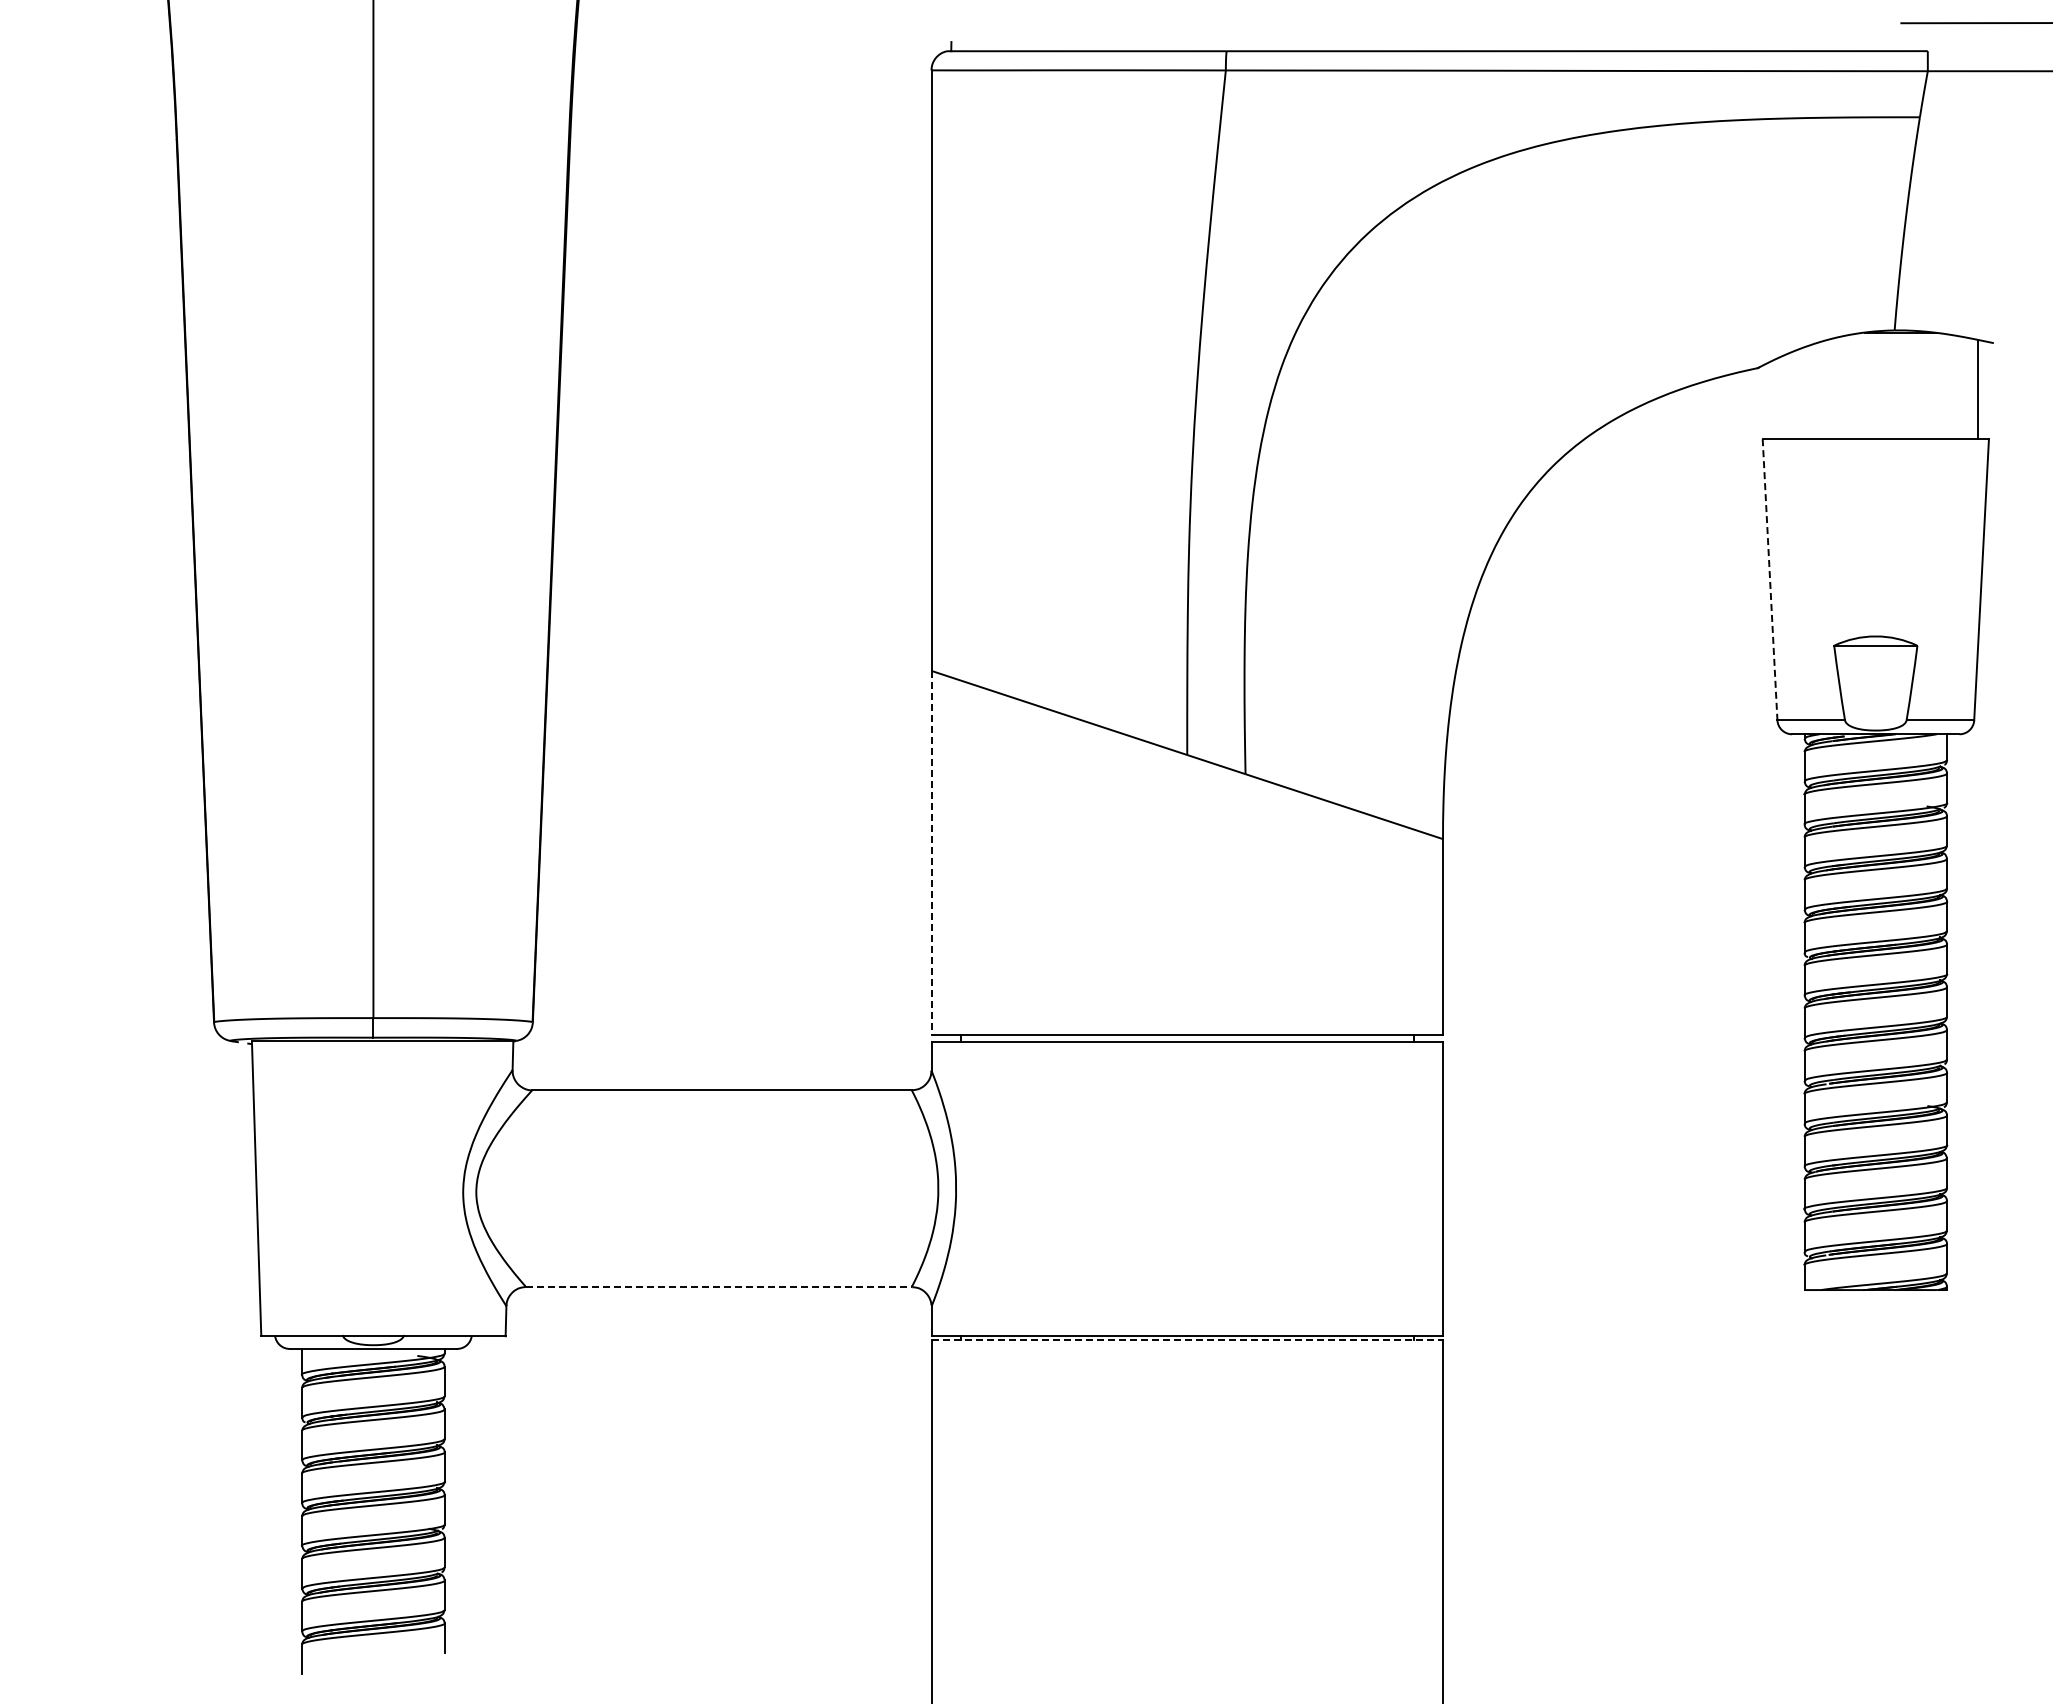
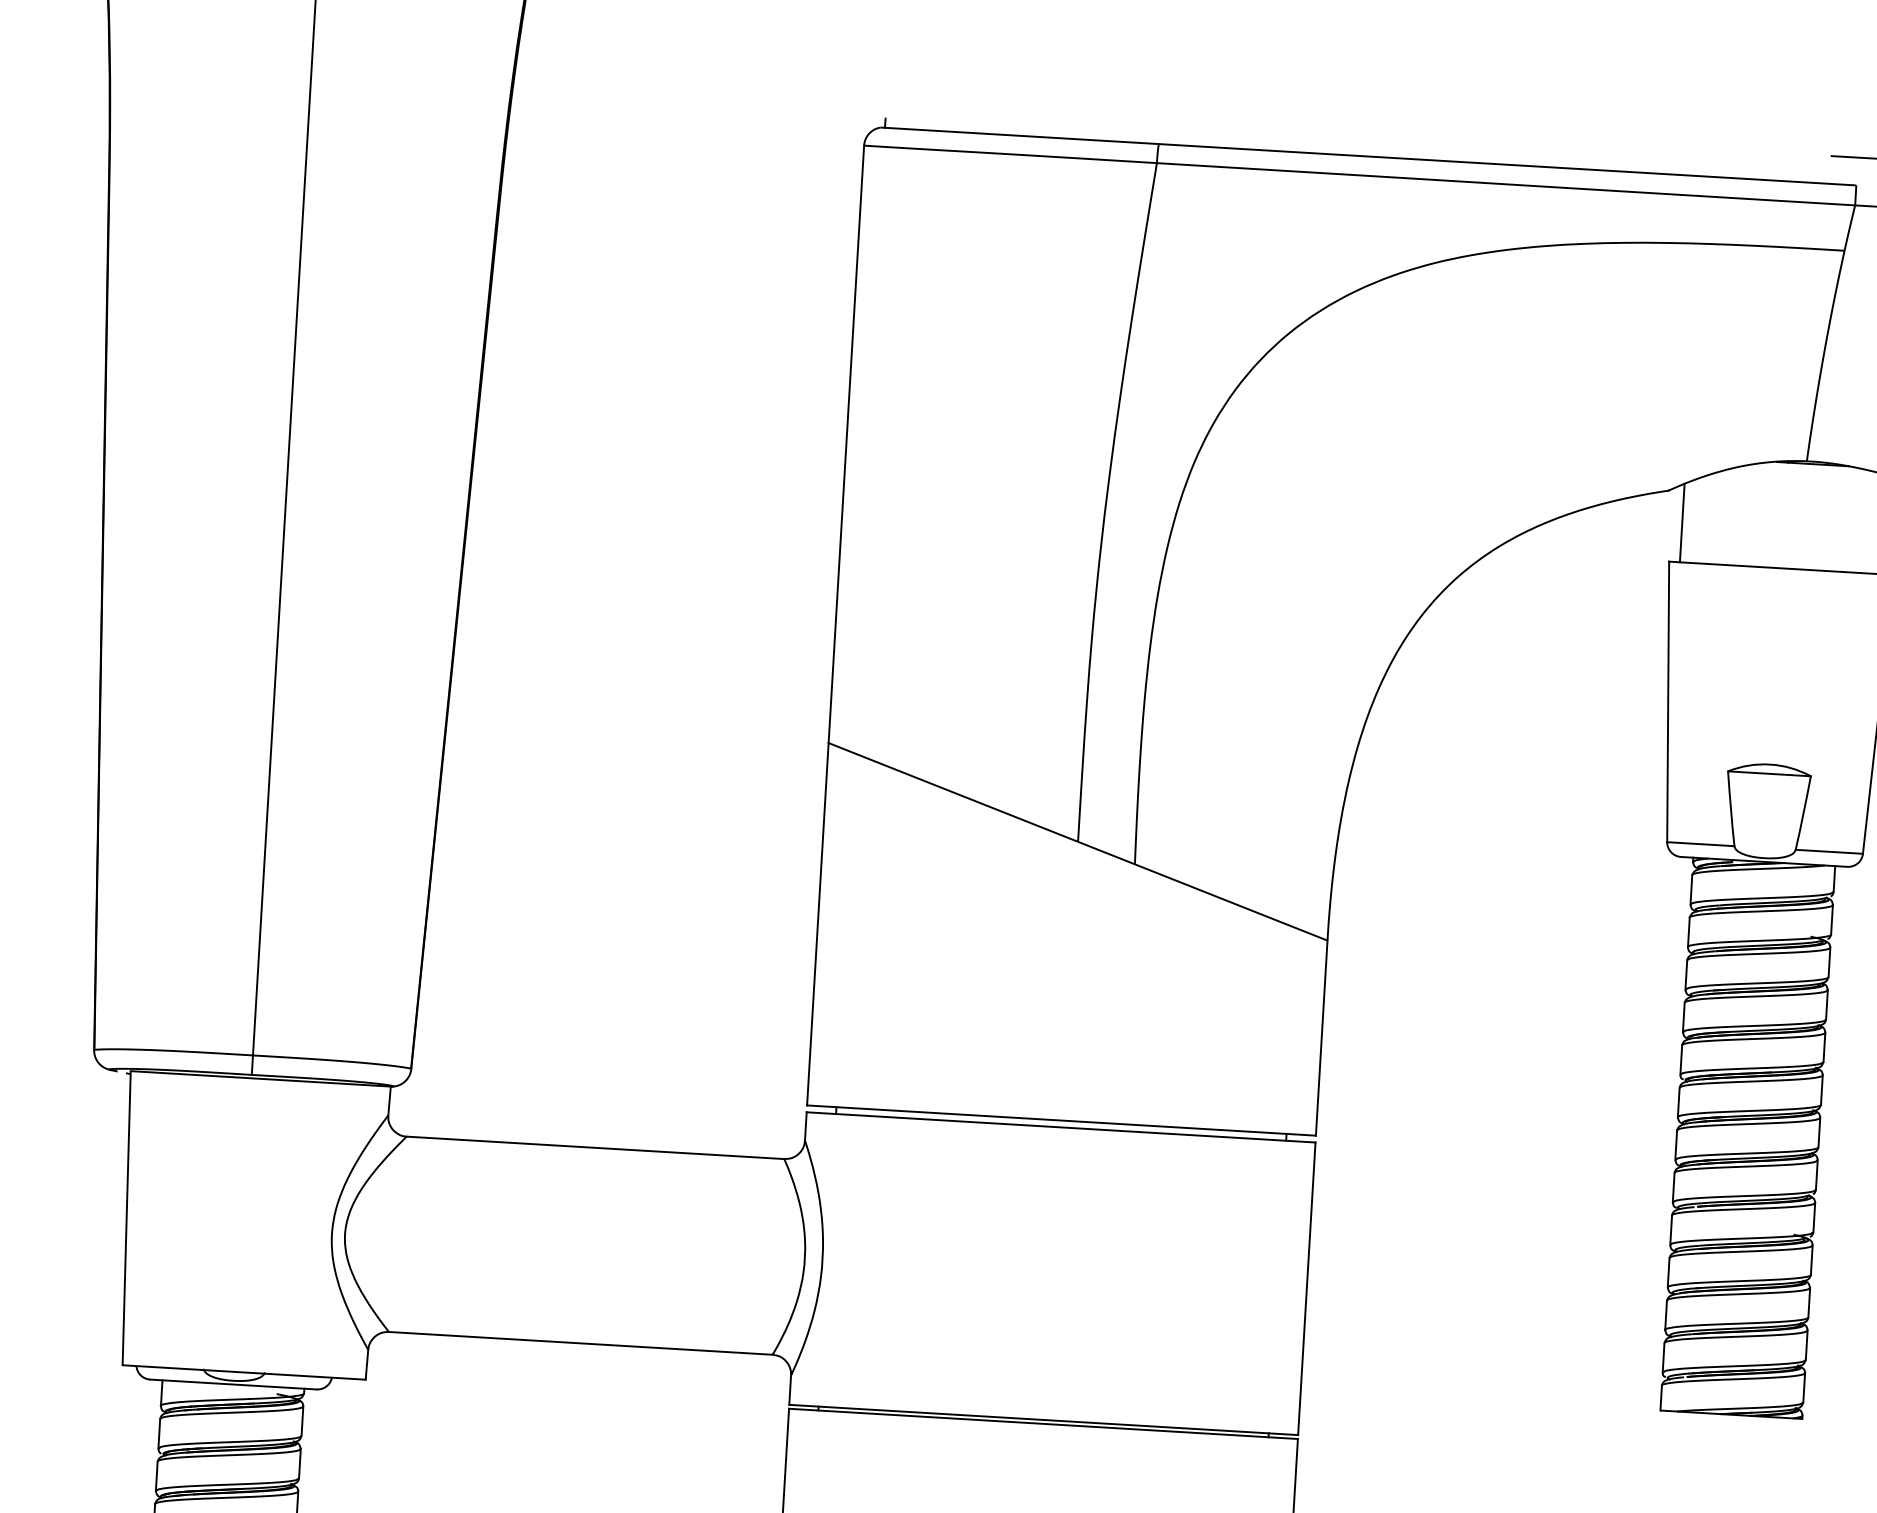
line: (1773, 399) -> (1682, 522), added
line: (1770, 579) -> (1668, 701), dashed -> solid
line: (931, 853) -> (817, 924), dashed -> solid
line: (719, 1287) -> (581, 1343), dashed -> solid
line: (1187, 1340) -> (1043, 1424), dashed -> solid

